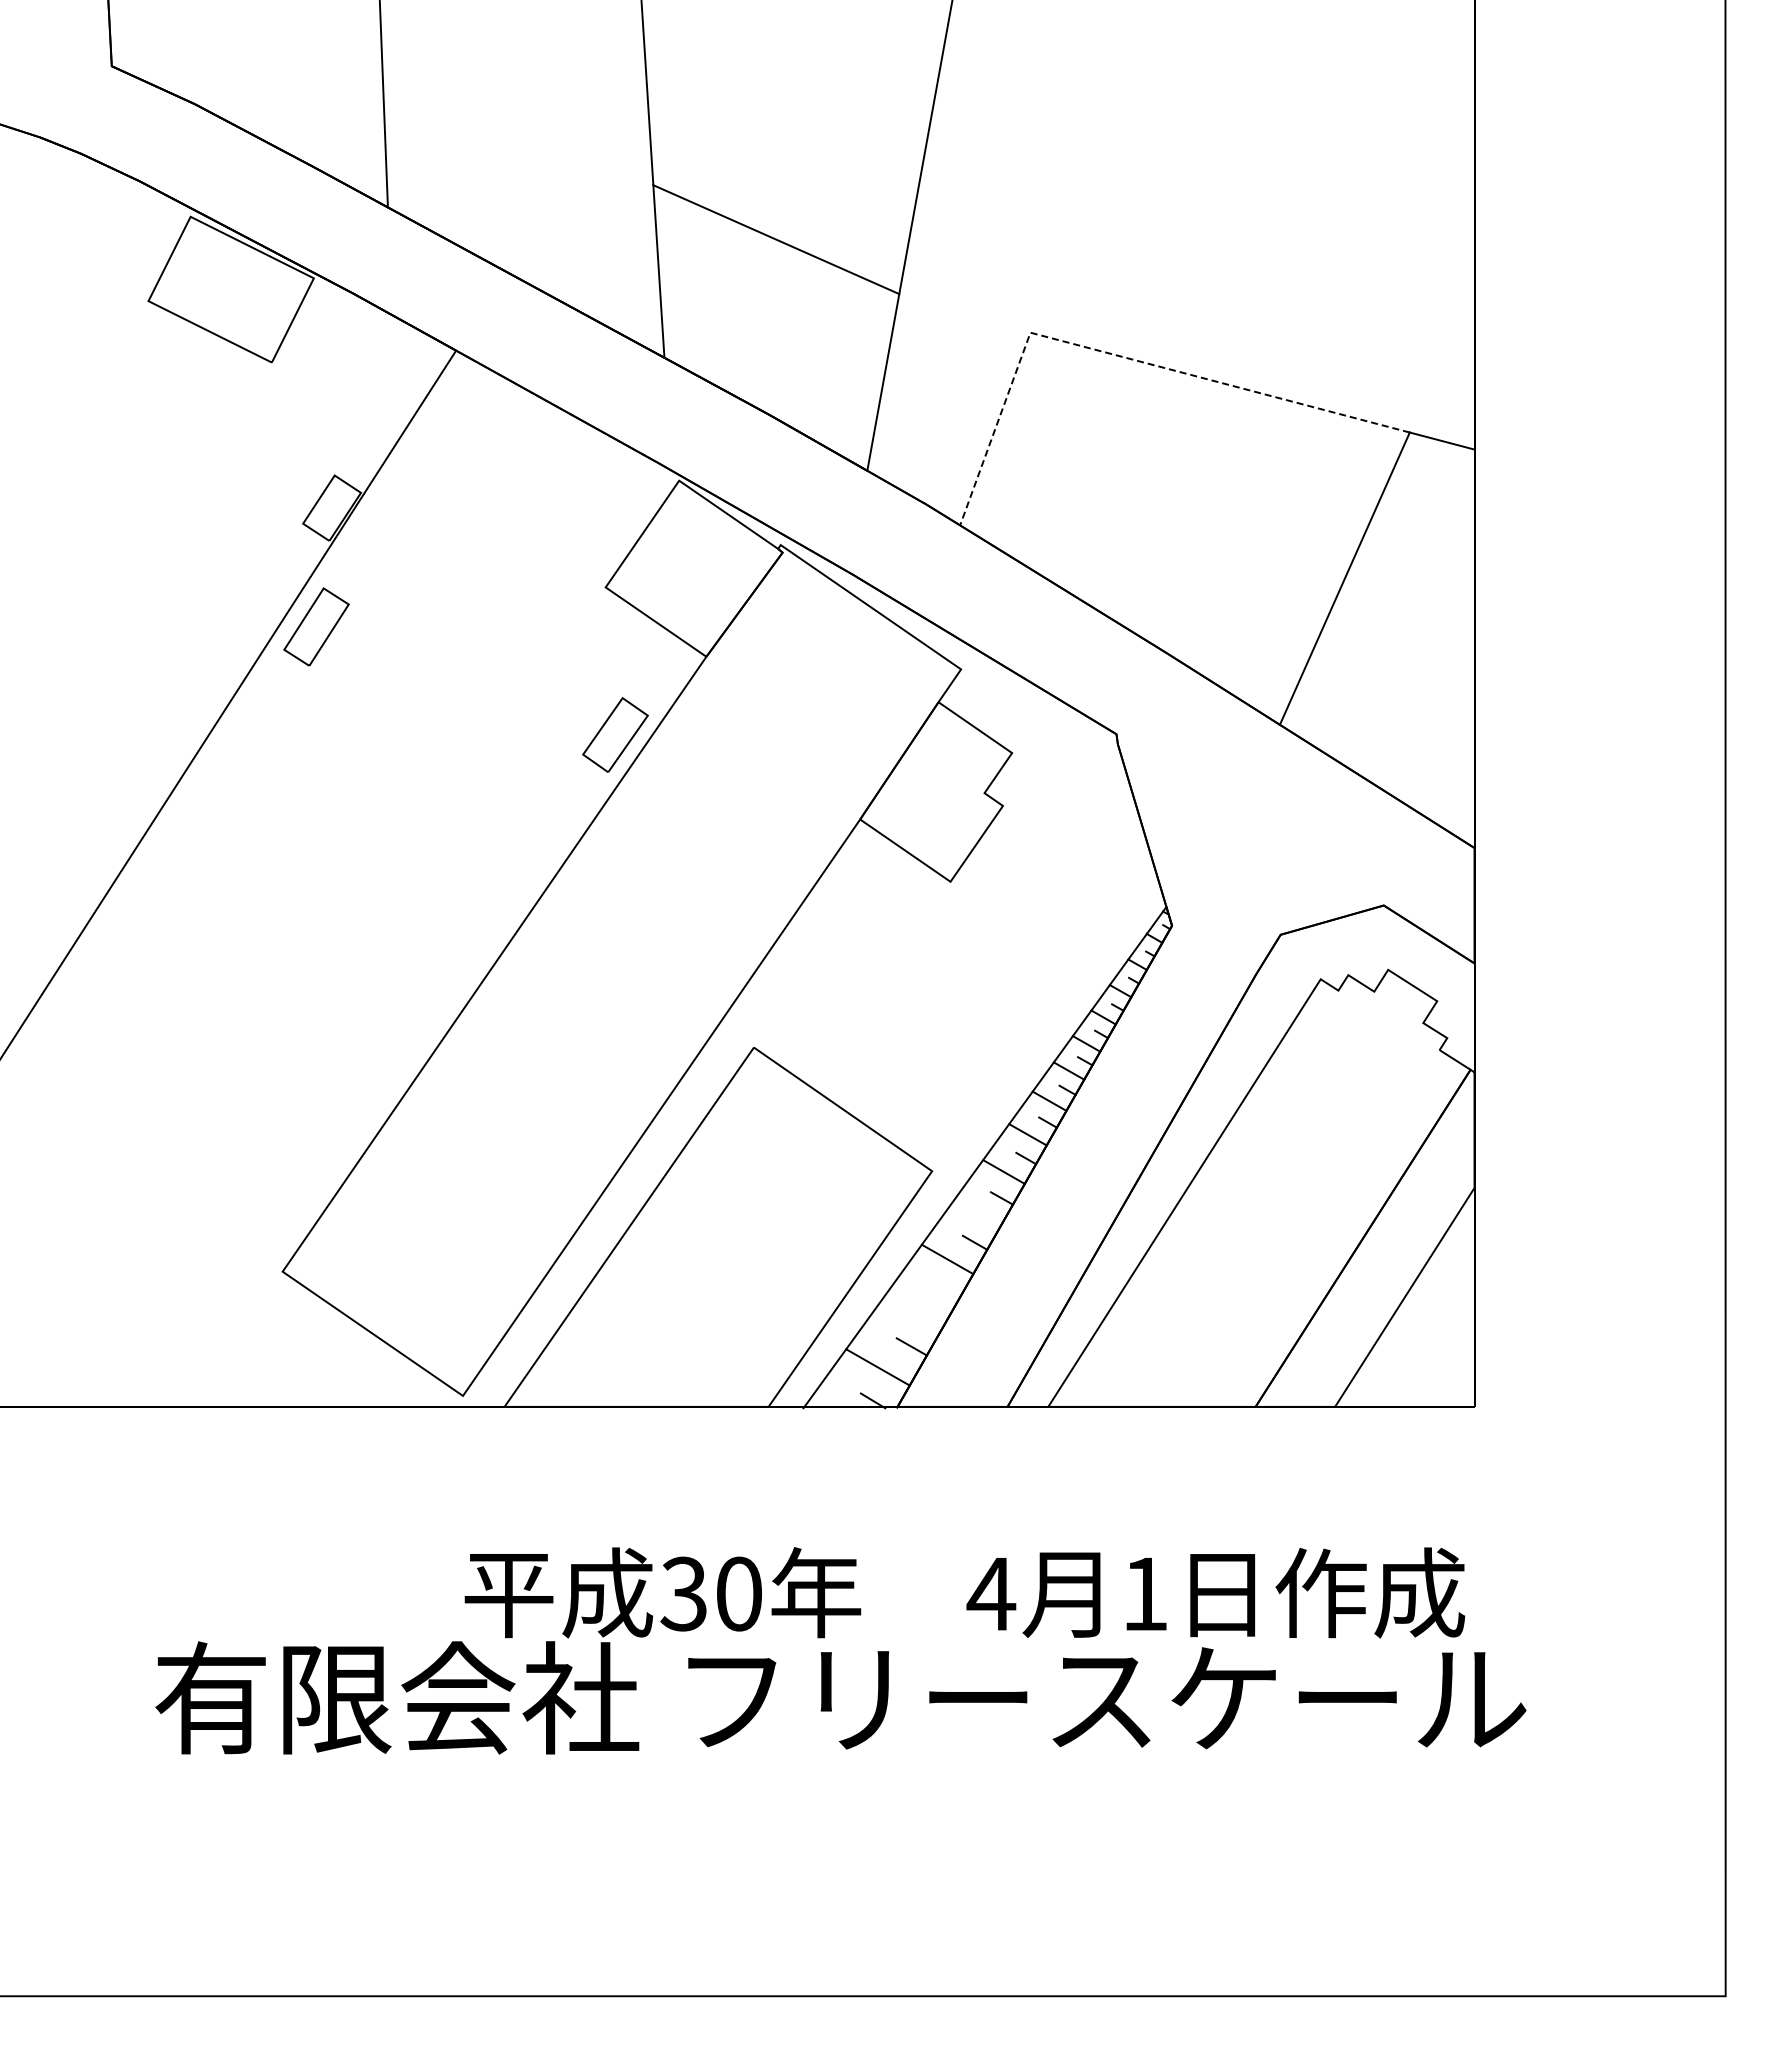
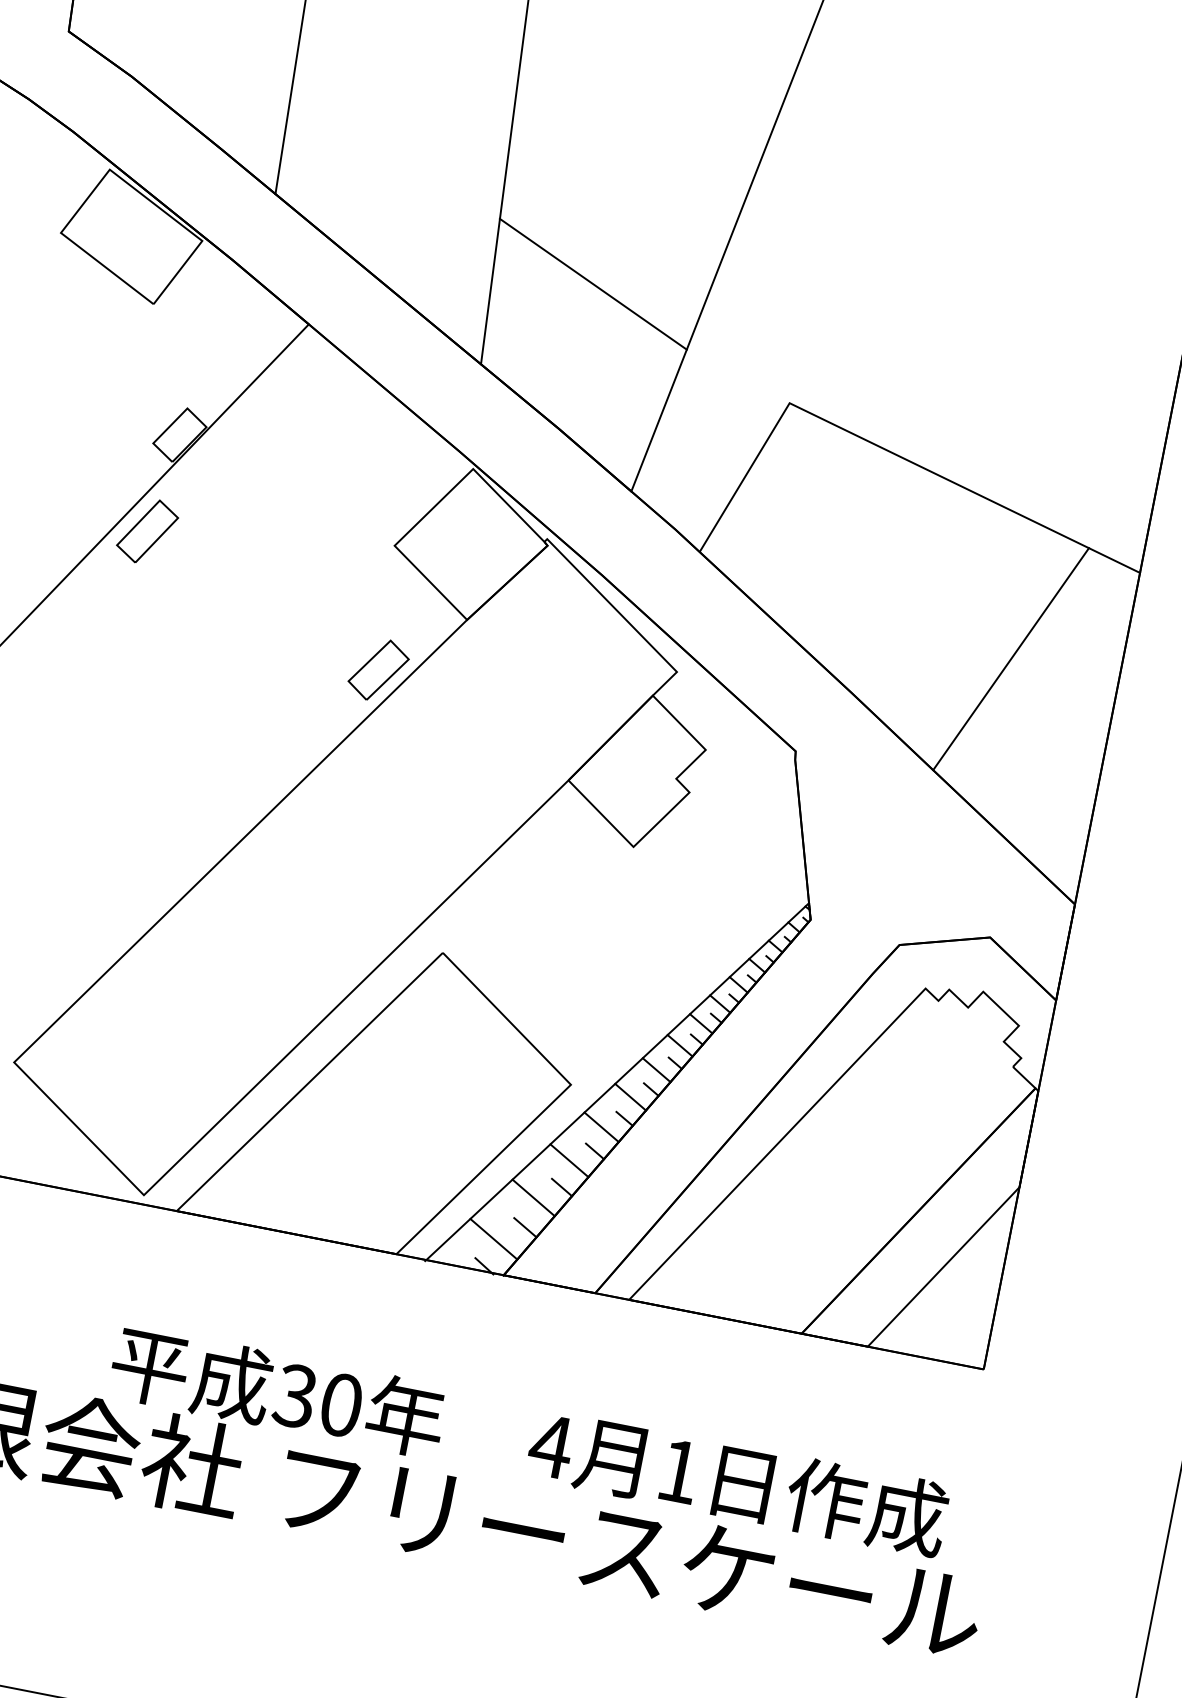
line: (1120, 356) -> (860, 437), dashed -> solid
line: (977, 1213) -> (601, 1127), added
line: (944, 1291) -> (561, 1186), added
line: (914, 1310) -> (533, 1197), added

